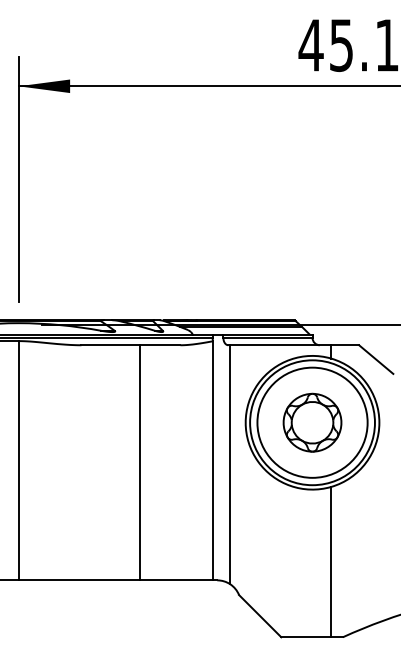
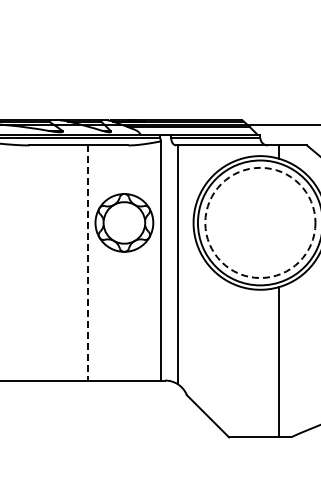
circle: (312, 422) -> (260, 222), solid -> dashed
part: (312, 422) -> (124, 222), moved
line: (139, 462) -> (87, 262), solid -> dashed

